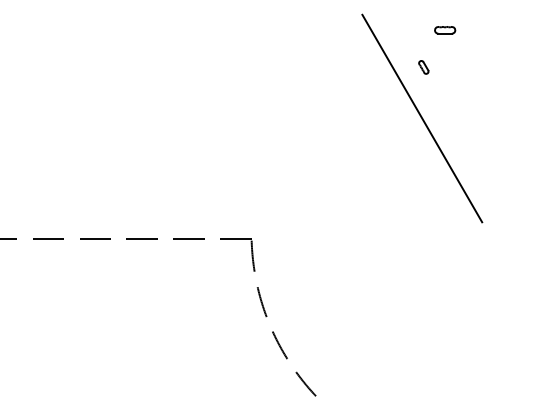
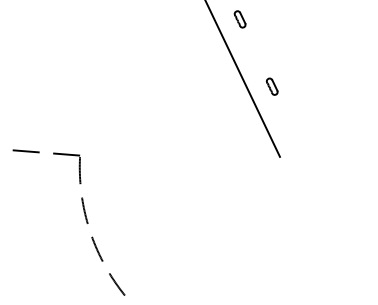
part: (423, 67) -> (239, 19), size x1.43
part: (466, 142) -> (271, 87), added

